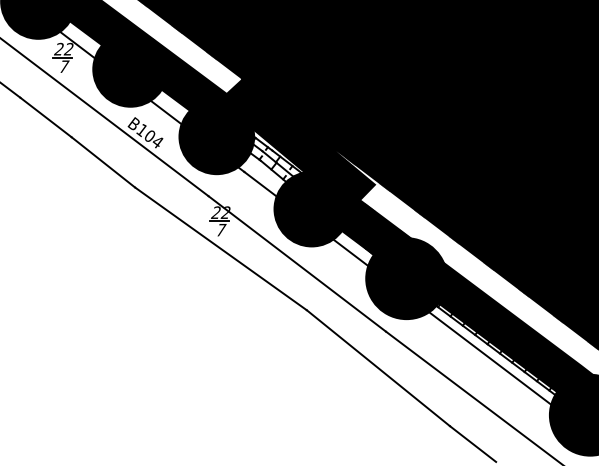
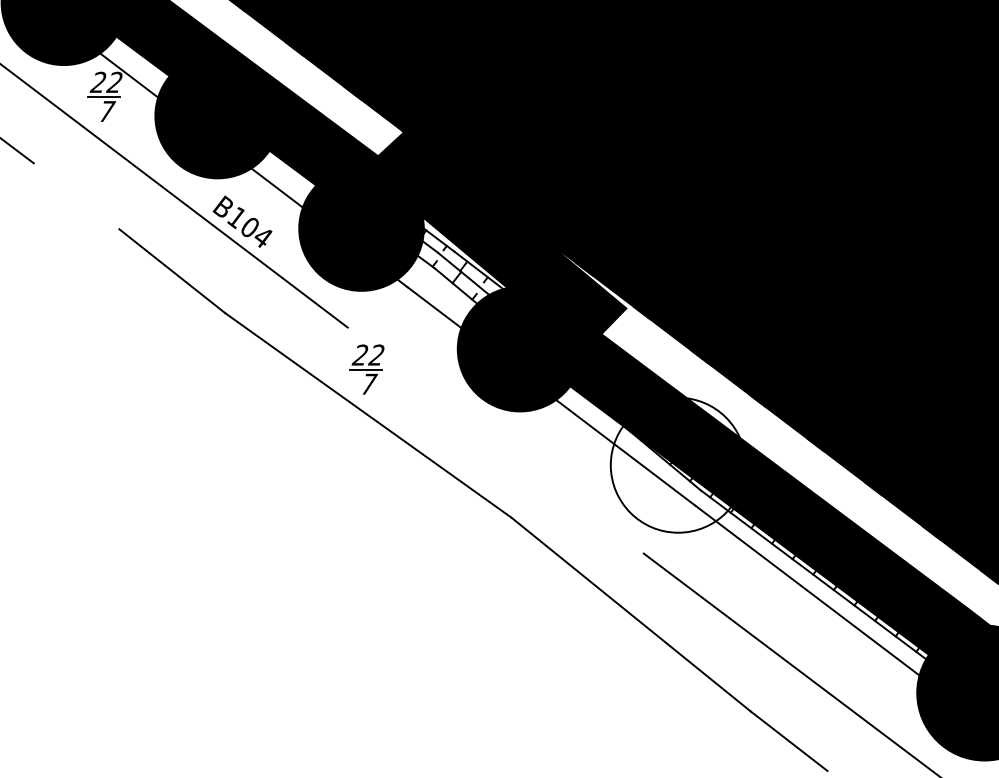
line: (45, 117) -> (75, 196), removed
line: (296, 263) -> (494, 439), removed
fill: (406, 278) -> (678, 464), removed

